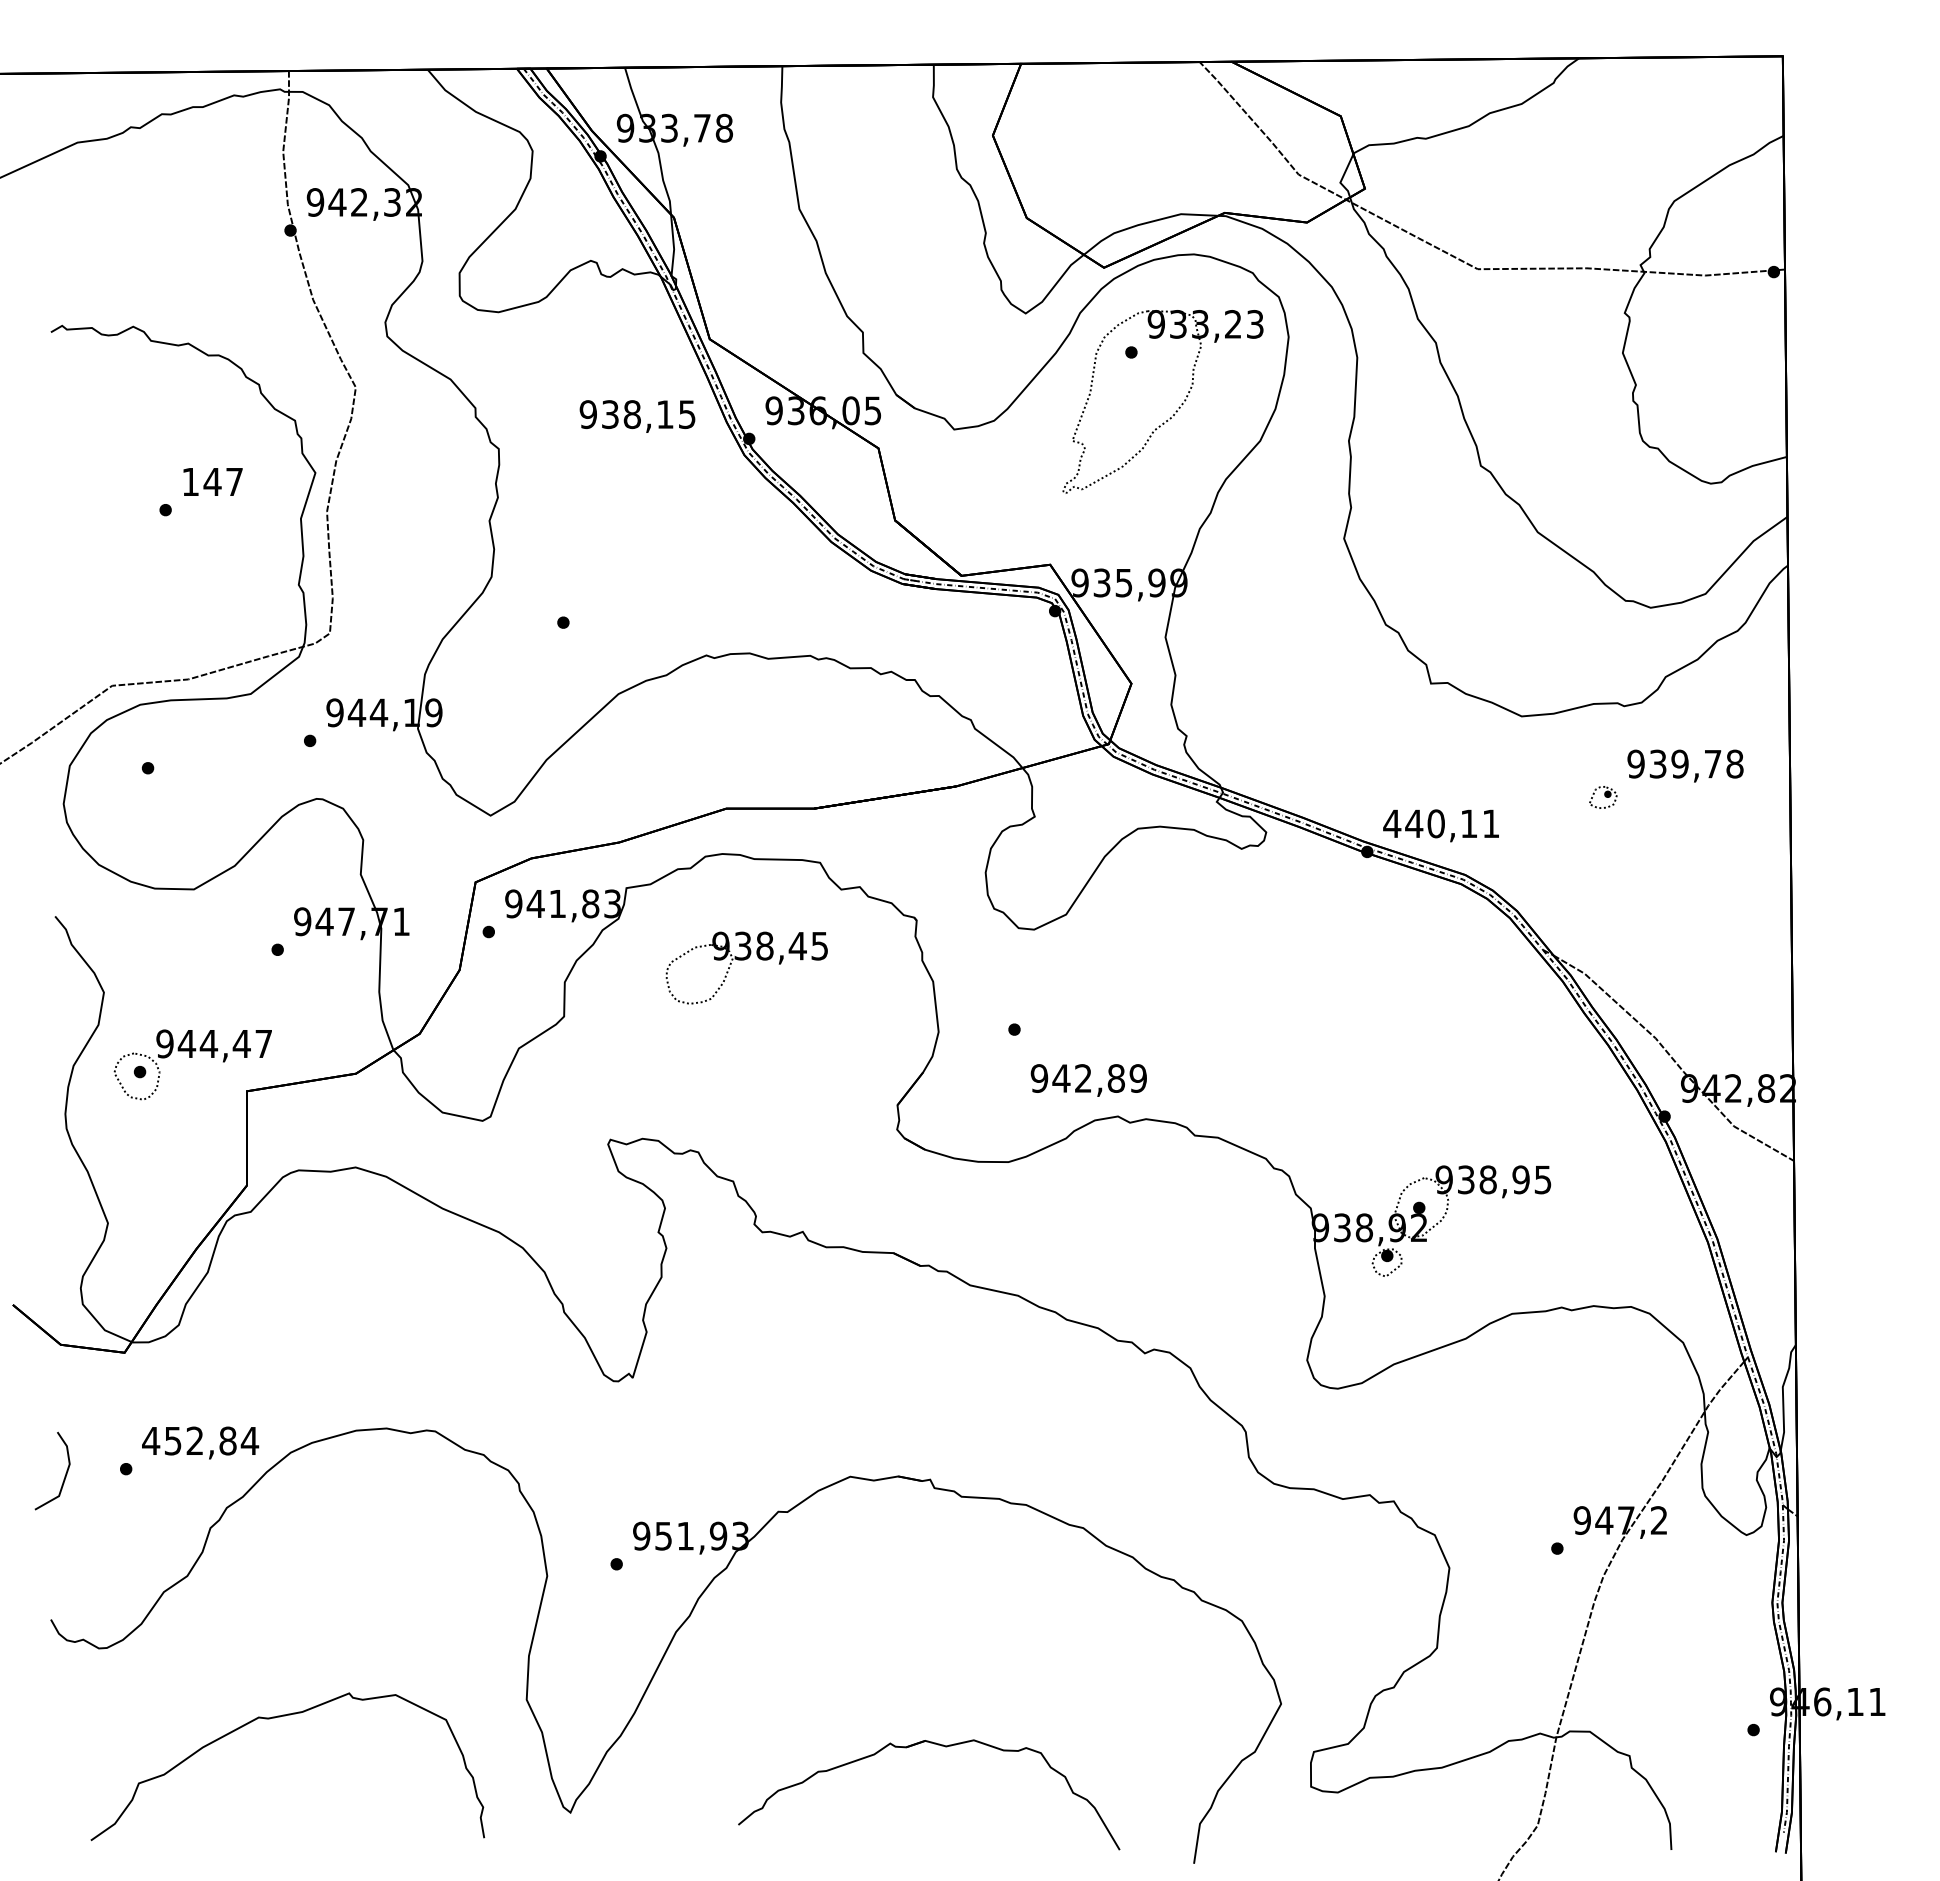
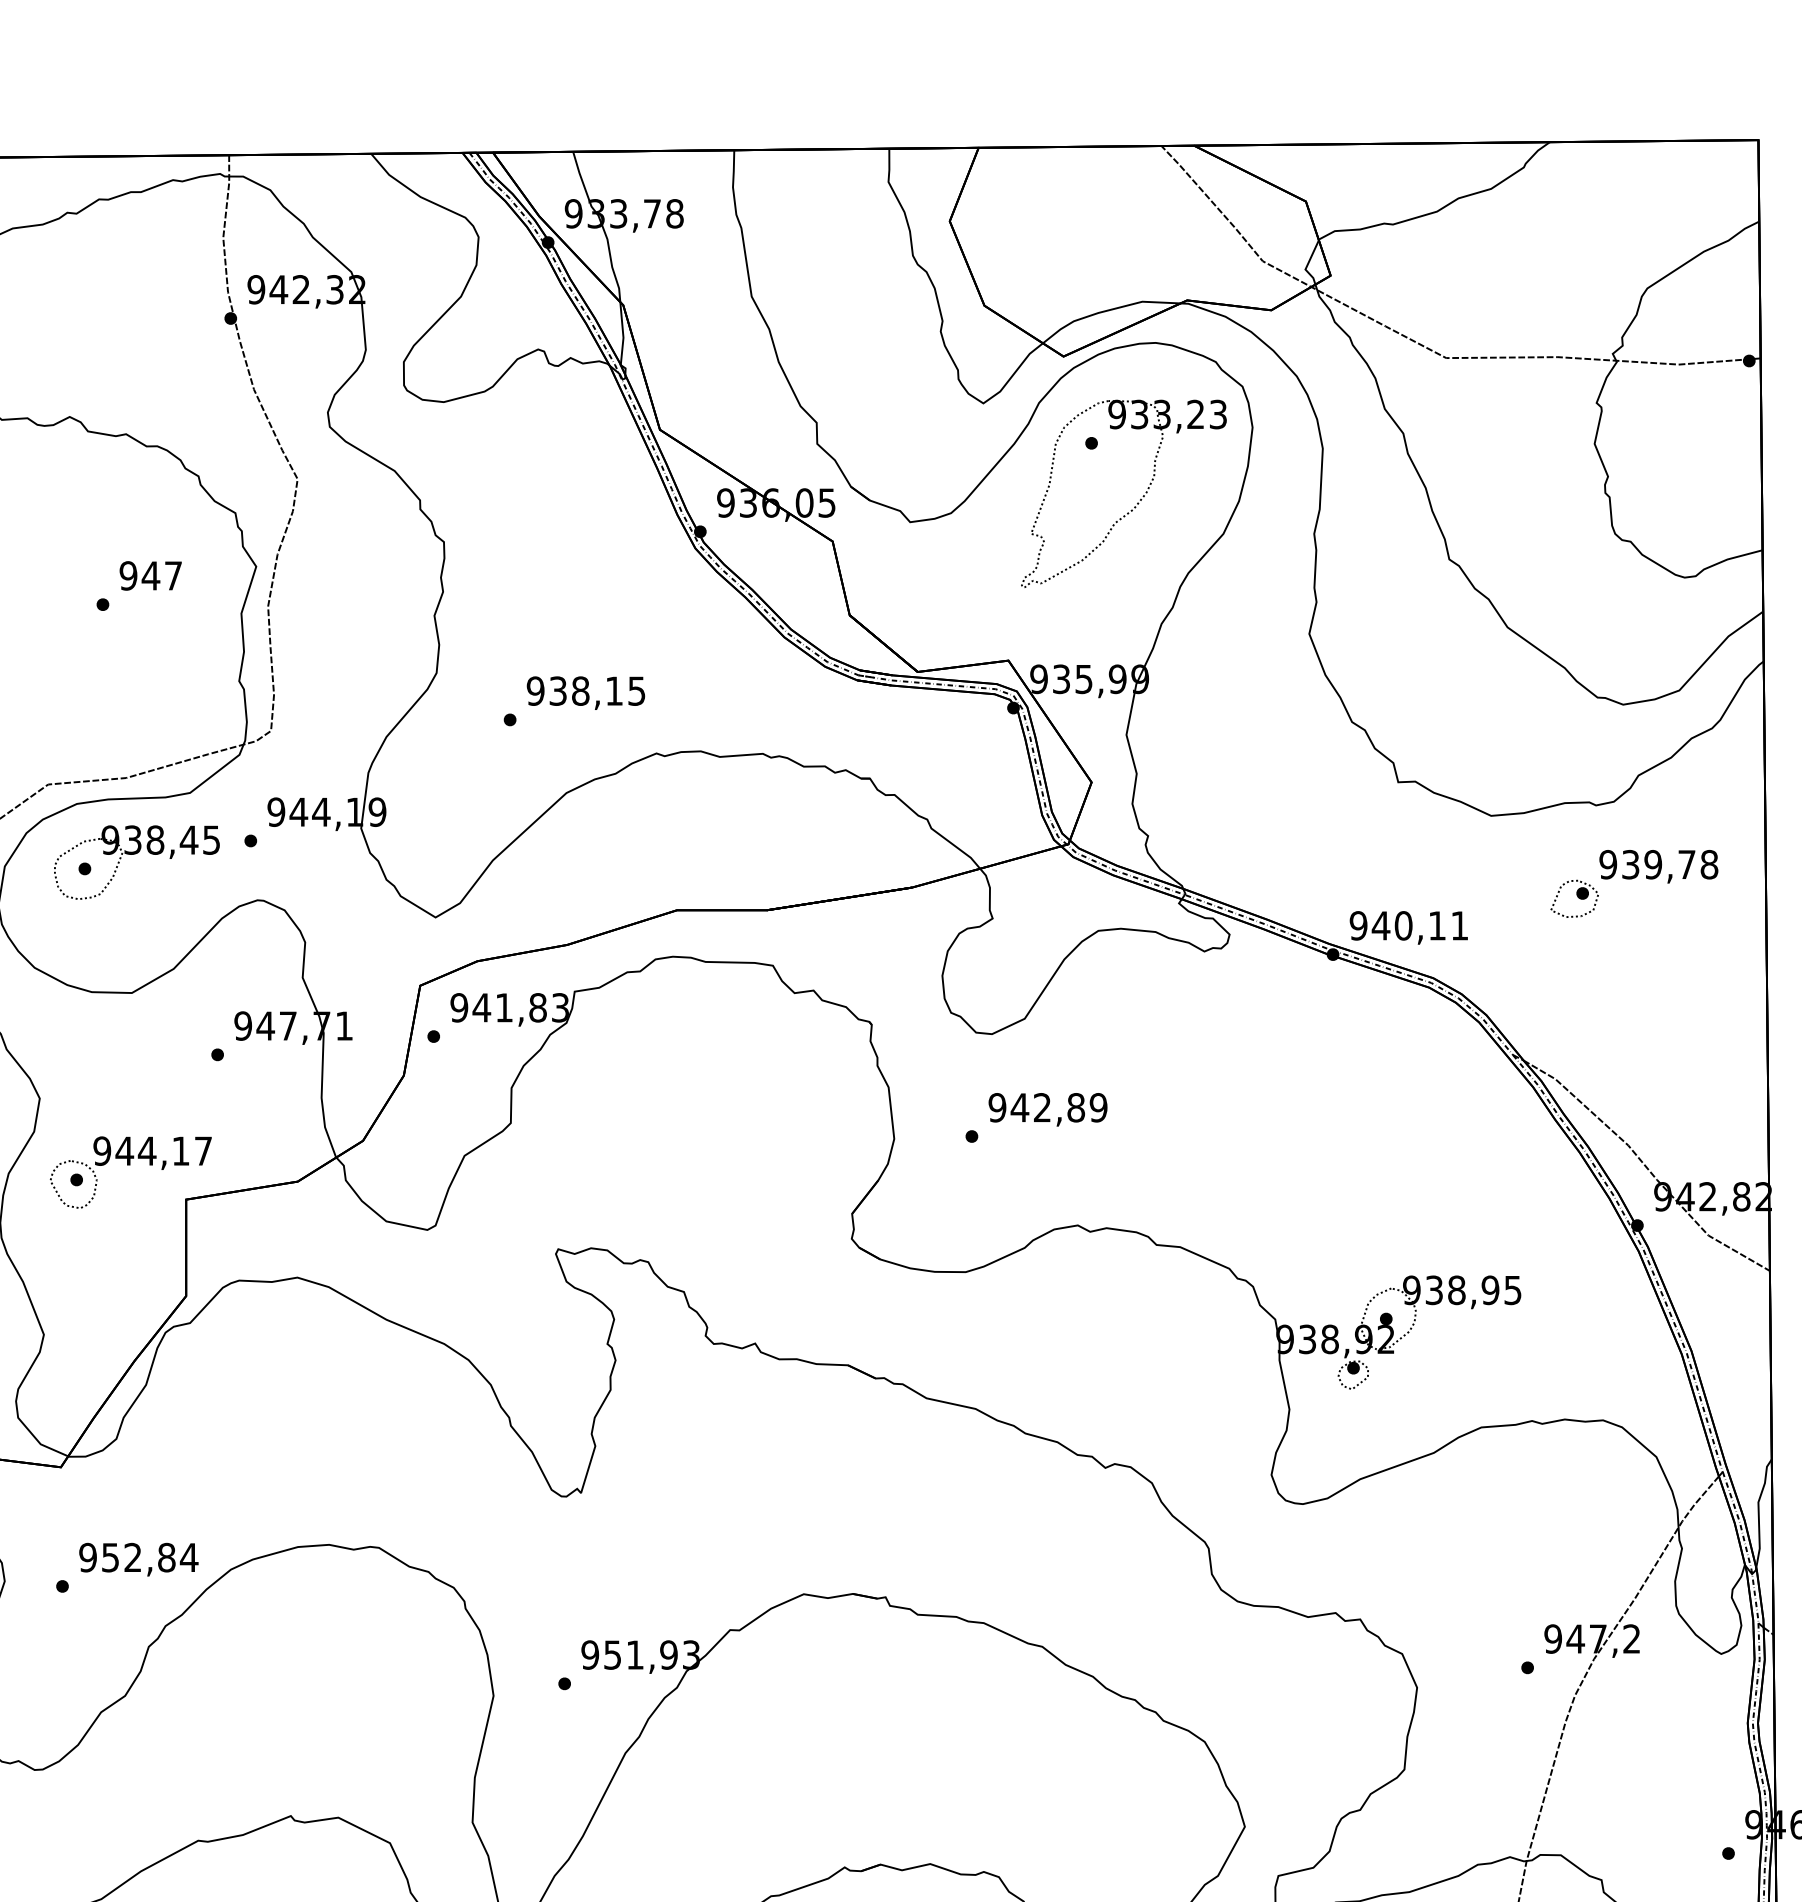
text: (637, 416) -> (585, 693), moved
text: (190, 481) -> (128, 575), 147 -> 947
part: (1602, 797) -> (1573, 898), size x1.67
text: (1392, 823) -> (1358, 925), 440,11 -> 940,11
part: (744, 960) -> (134, 854), moved
text: (241, 1043) -> (180, 1150), 944,47 -> 944,17
text: (1088, 1080) -> (1047, 1109), moved
text: (151, 1440) -> (88, 1557), 452,84 -> 952,84

